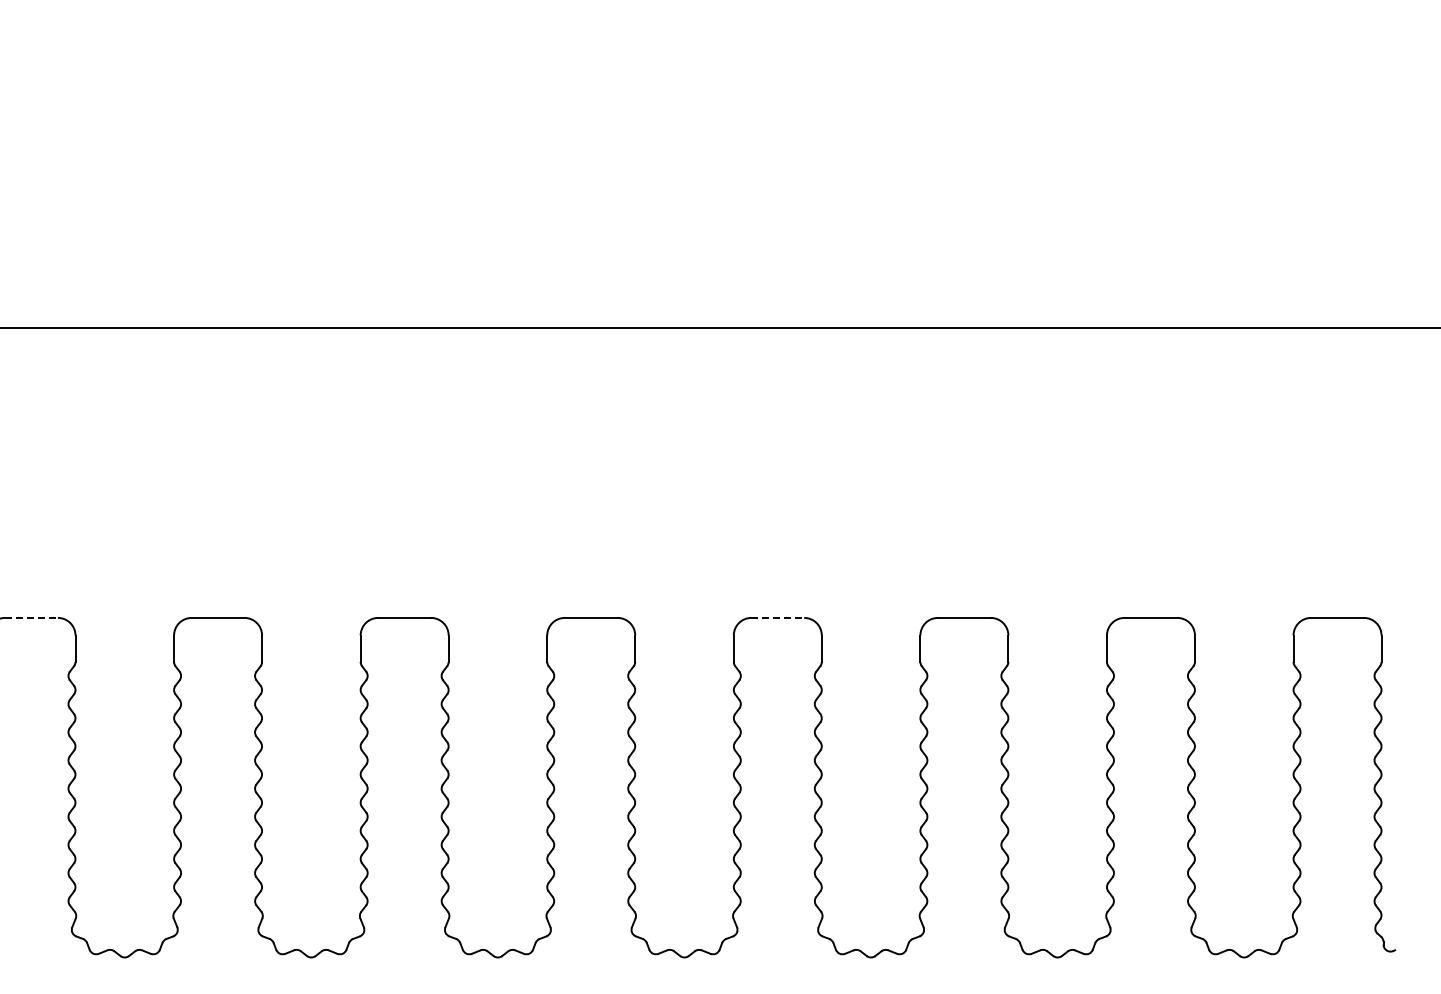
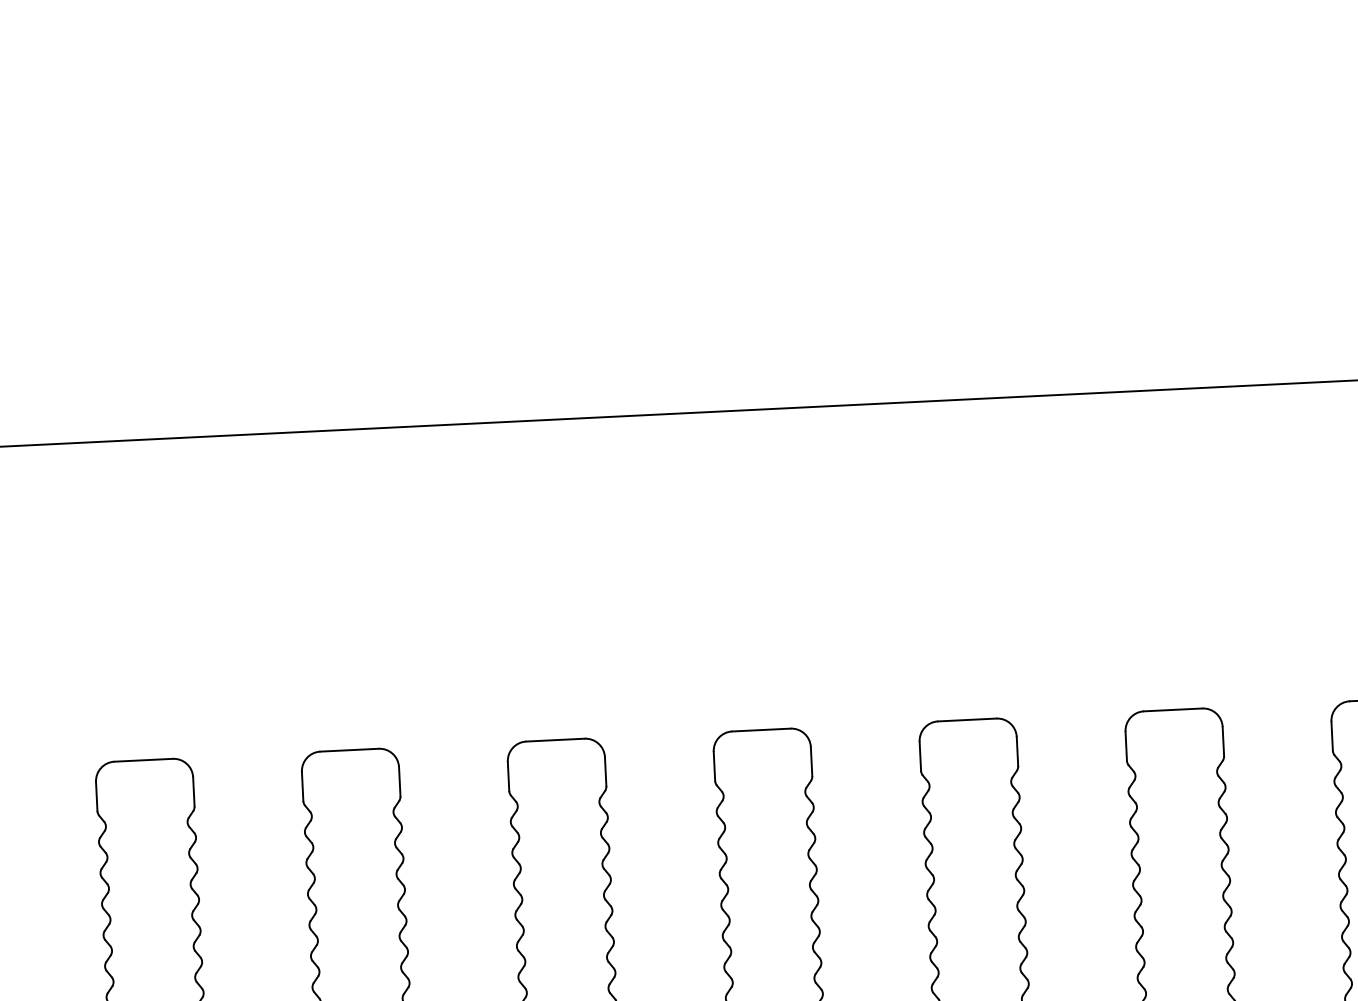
line: (32, 617) -> (144, 759), dashed -> solid
line: (778, 617) -> (967, 719), dashed -> solid

